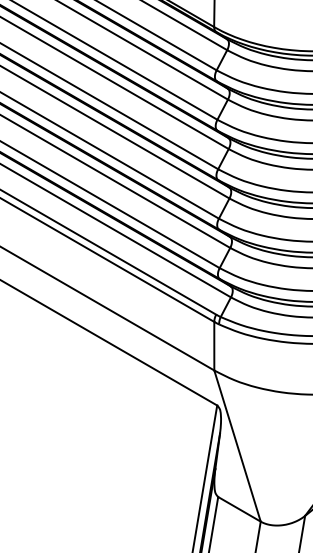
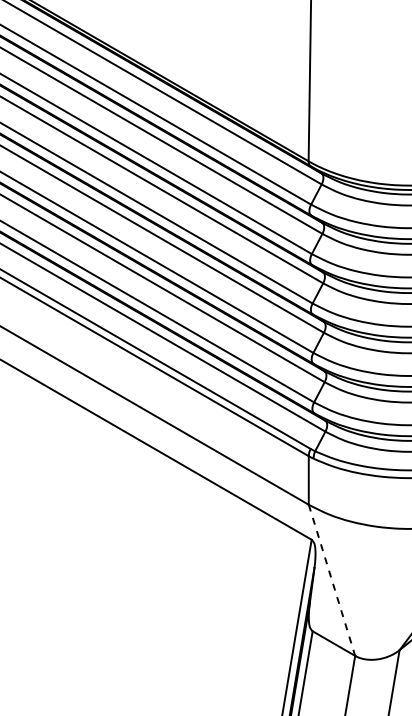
line: (238, 446) -> (332, 580), solid -> dashed

